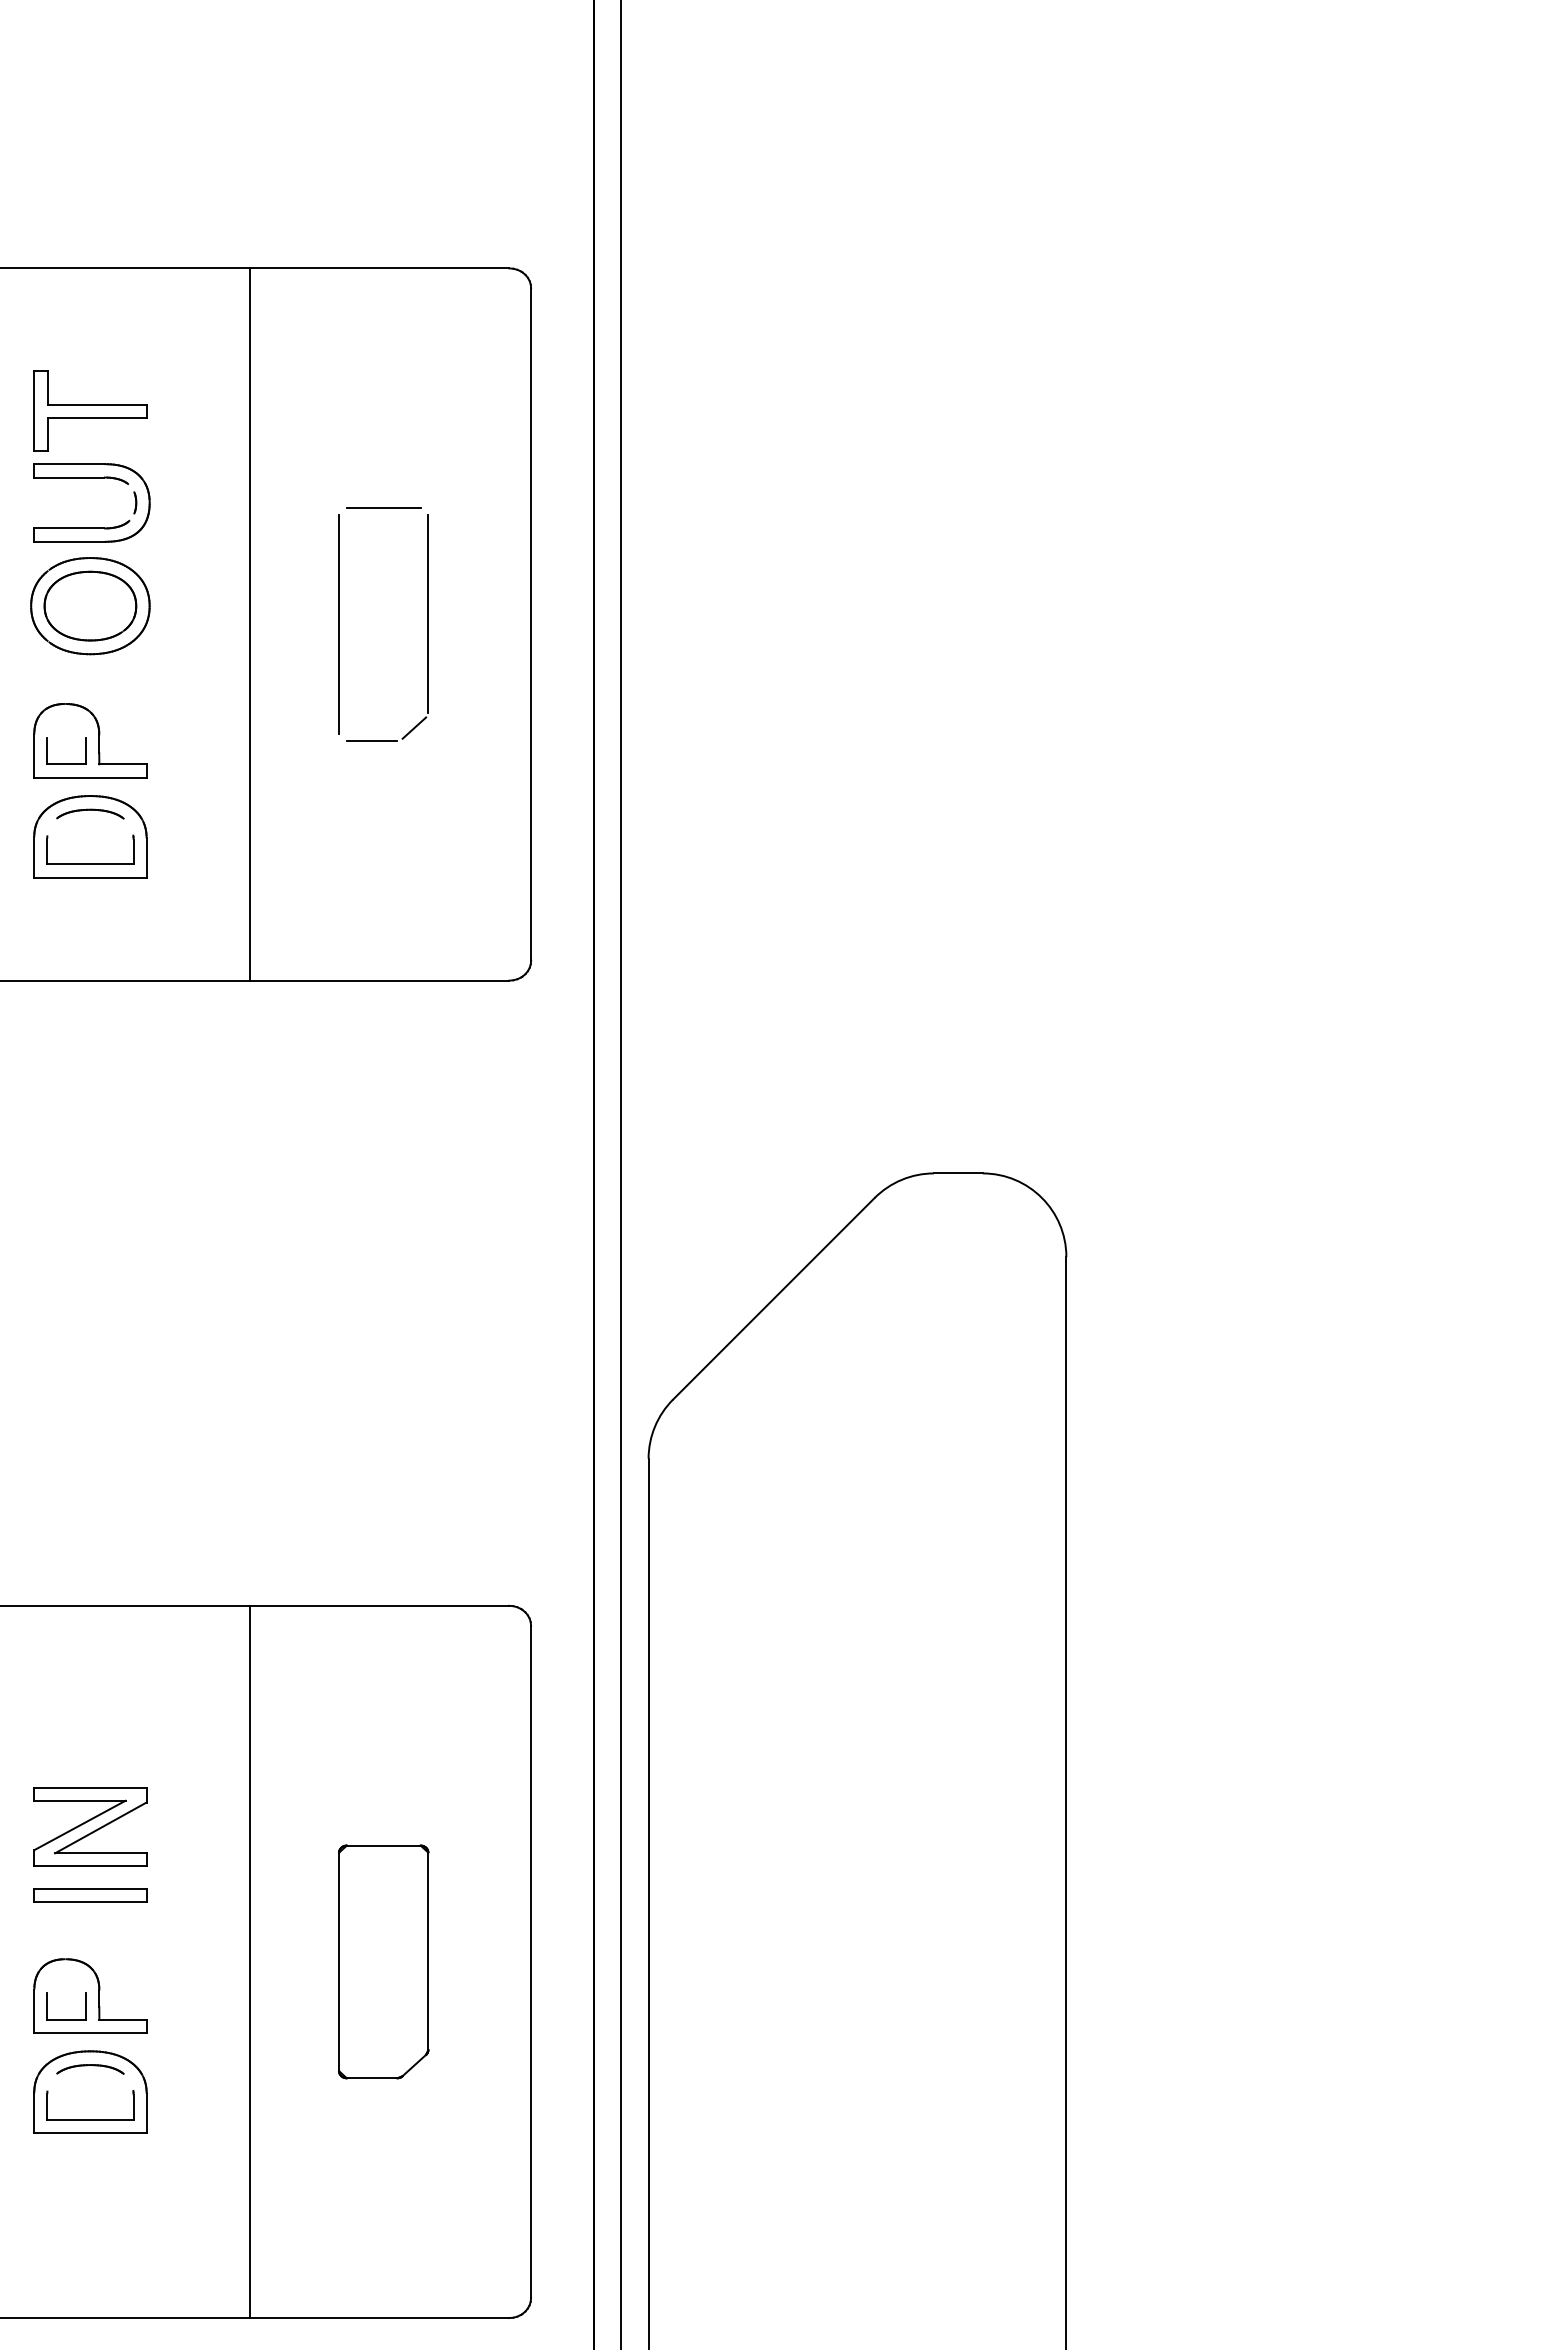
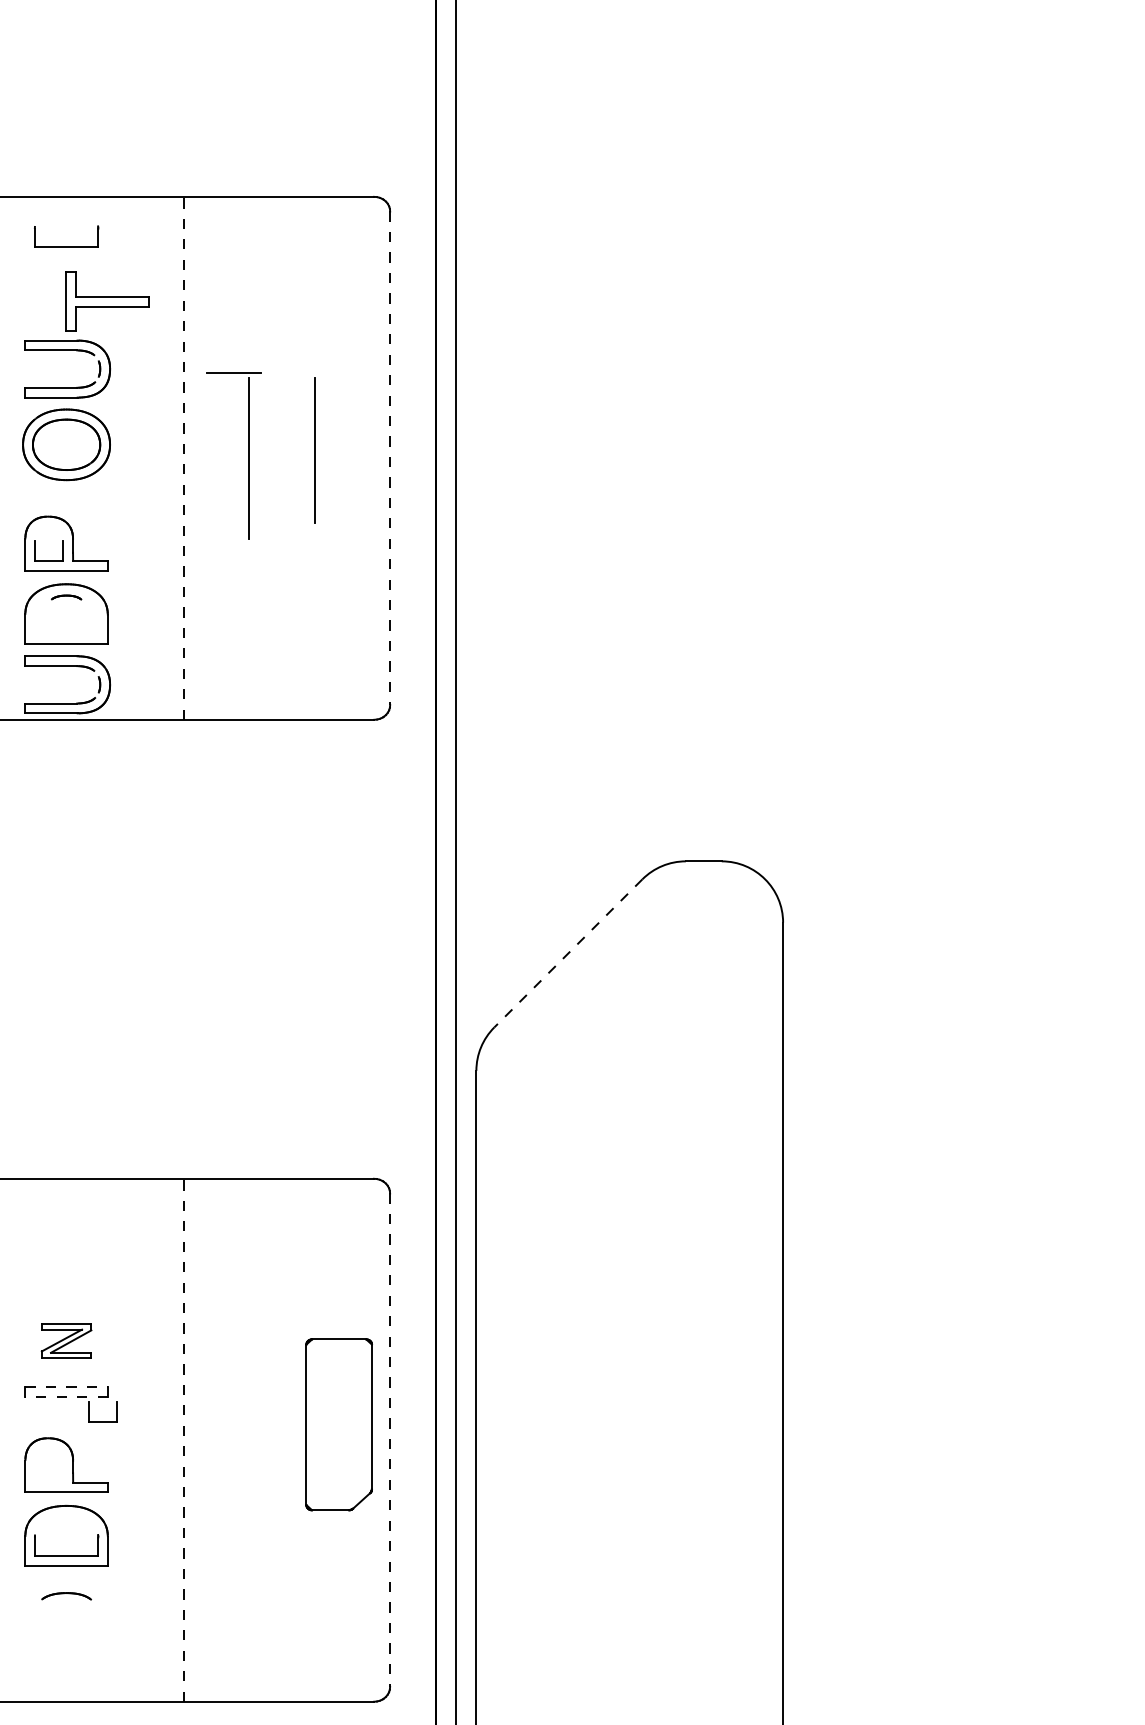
part: (90, 410) -> (107, 301), moved
line: (383, 507) -> (234, 372), moved
line: (249, 624) -> (183, 458), solid -> dashed
line: (531, 625) -> (390, 459), solid -> dashed
line: (414, 727) -> (304, 533), removed
line: (371, 740) -> (272, 543), removed
part: (90, 813) -> (66, 597), size x0.6
part: (90, 863) -> (66, 246), moved
part: (91, 908) -> (67, 666), added
line: (773, 1298) -> (568, 953), solid -> dashed
part: (90, 1826) -> (66, 1340), size x0.6
line: (90, 1889) -> (66, 1387), solid -> dashed
line: (89, 1902) -> (65, 1396), solid -> dashed
line: (249, 1961) -> (183, 1439), solid -> dashed
part: (383, 1961) -> (339, 1424), moved
line: (531, 1962) -> (390, 1440), solid -> dashed
part: (66, 2019) -> (102, 1421), moved
part: (90, 2069) -> (66, 1596), moved

